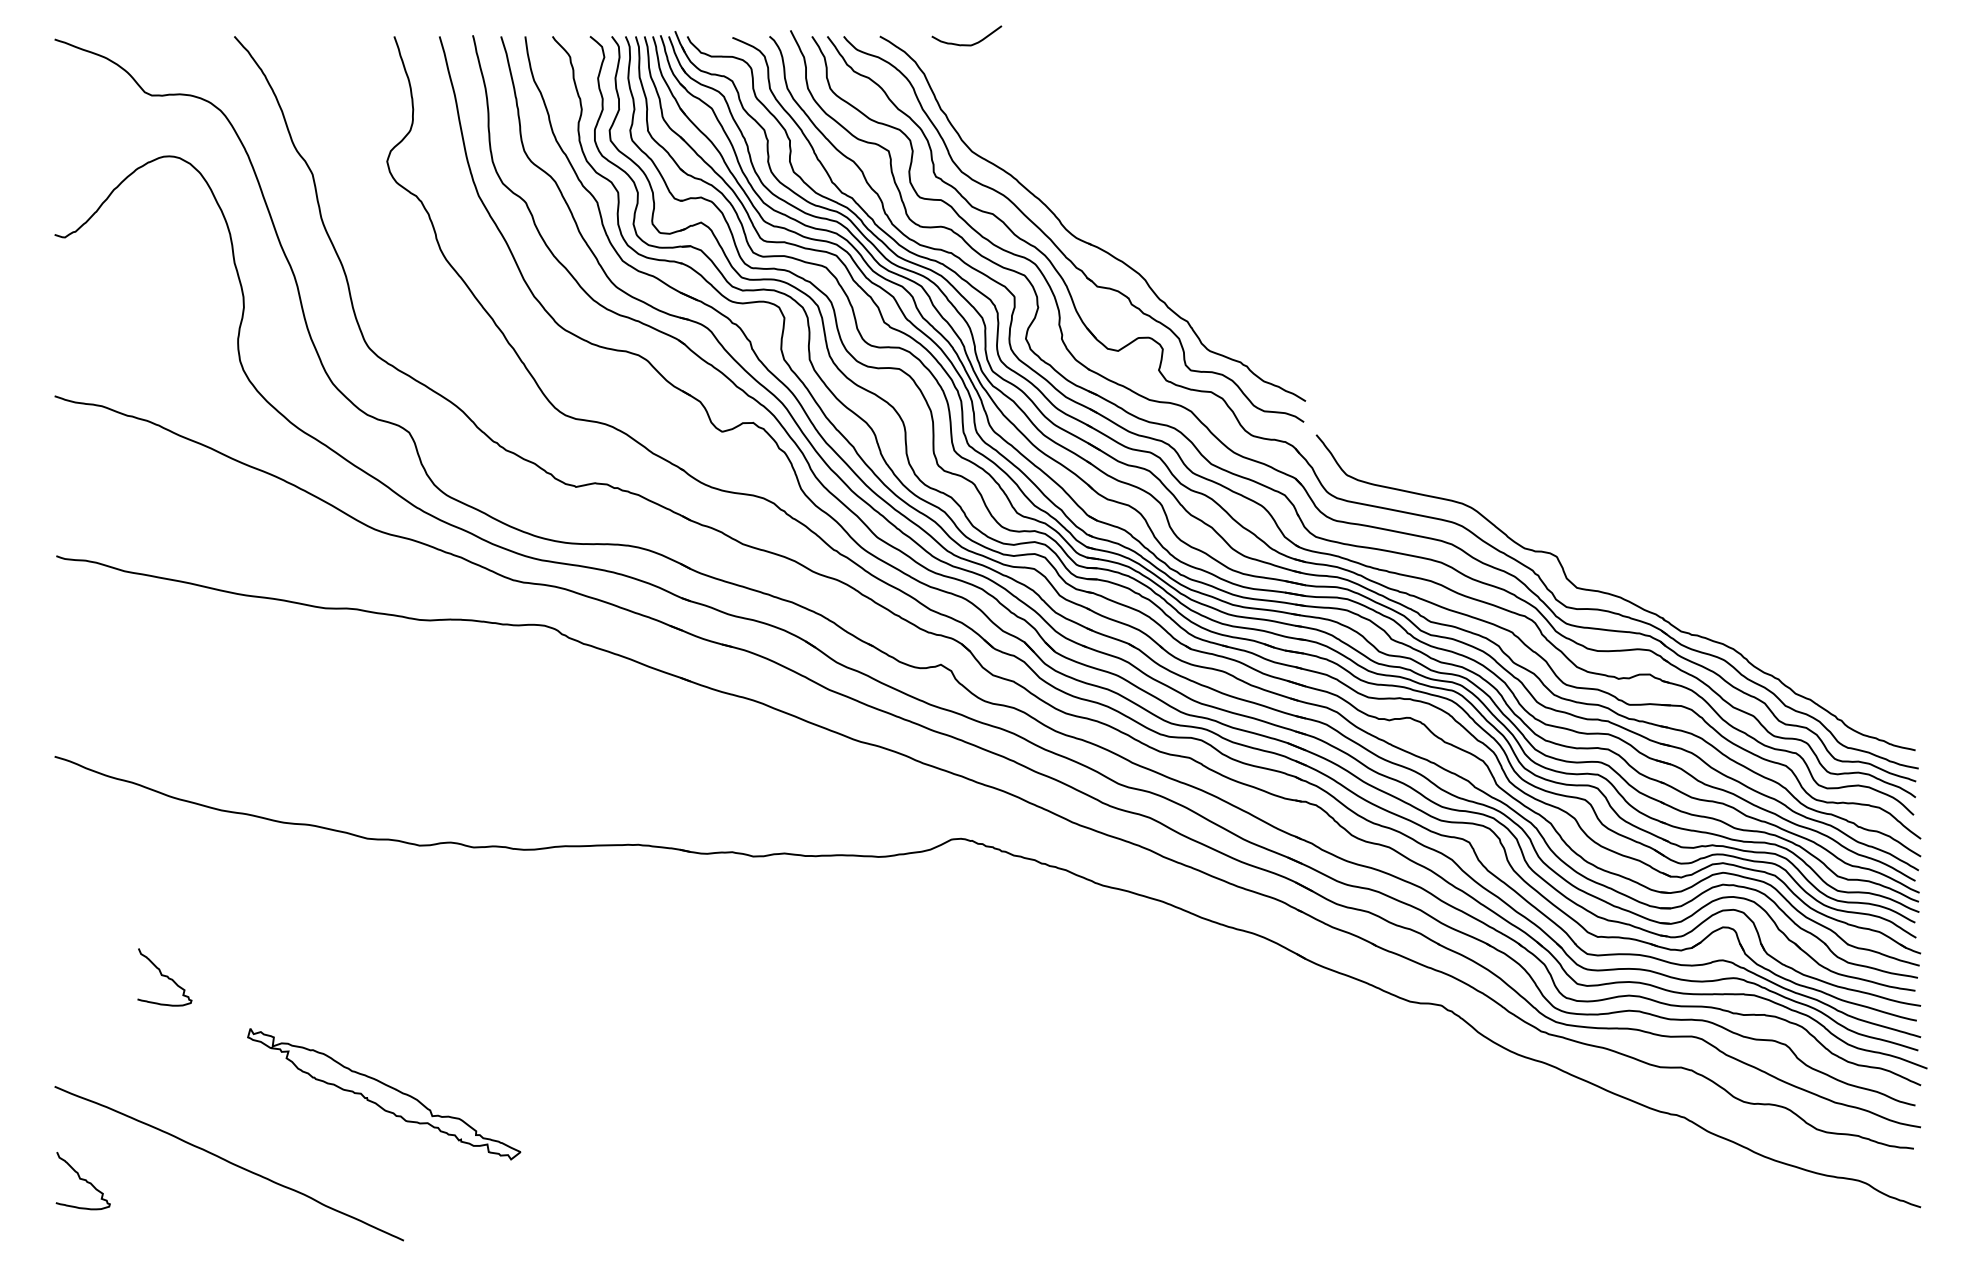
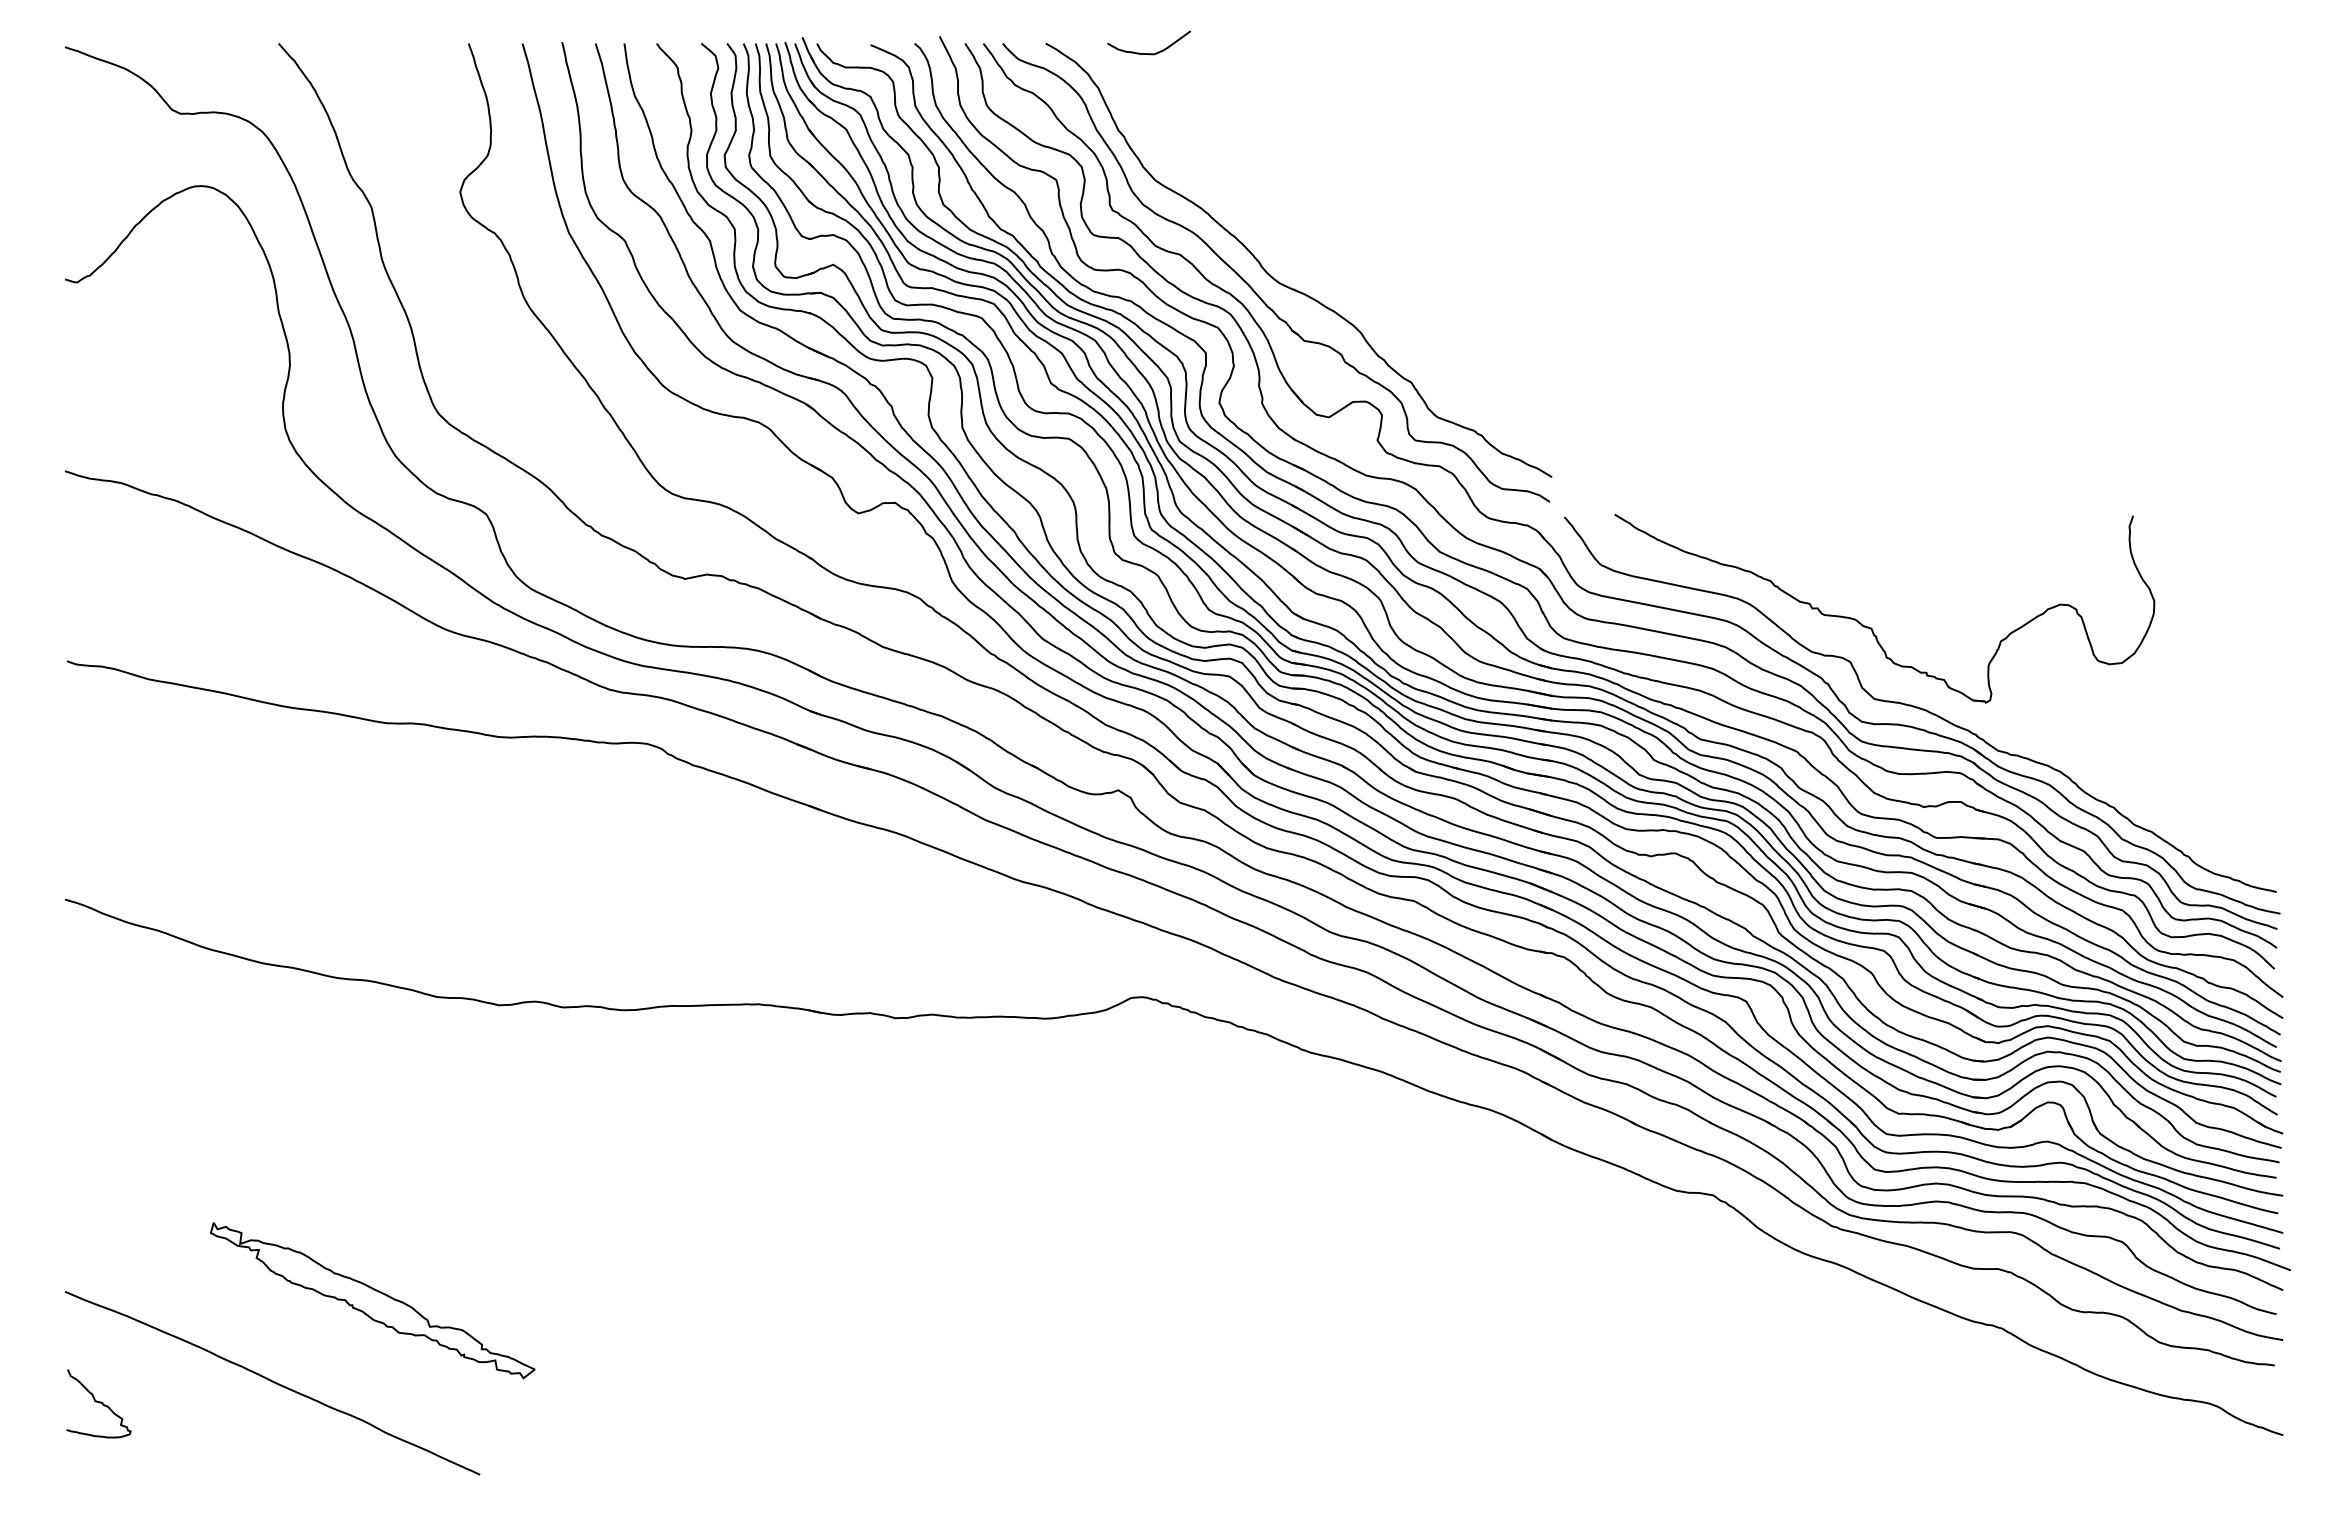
part: (1574, 527) -> (1871, 627), added
curve: (164, 976) -> (195, 1160), removed
part: (384, 1094) -> (372, 1300), moved

